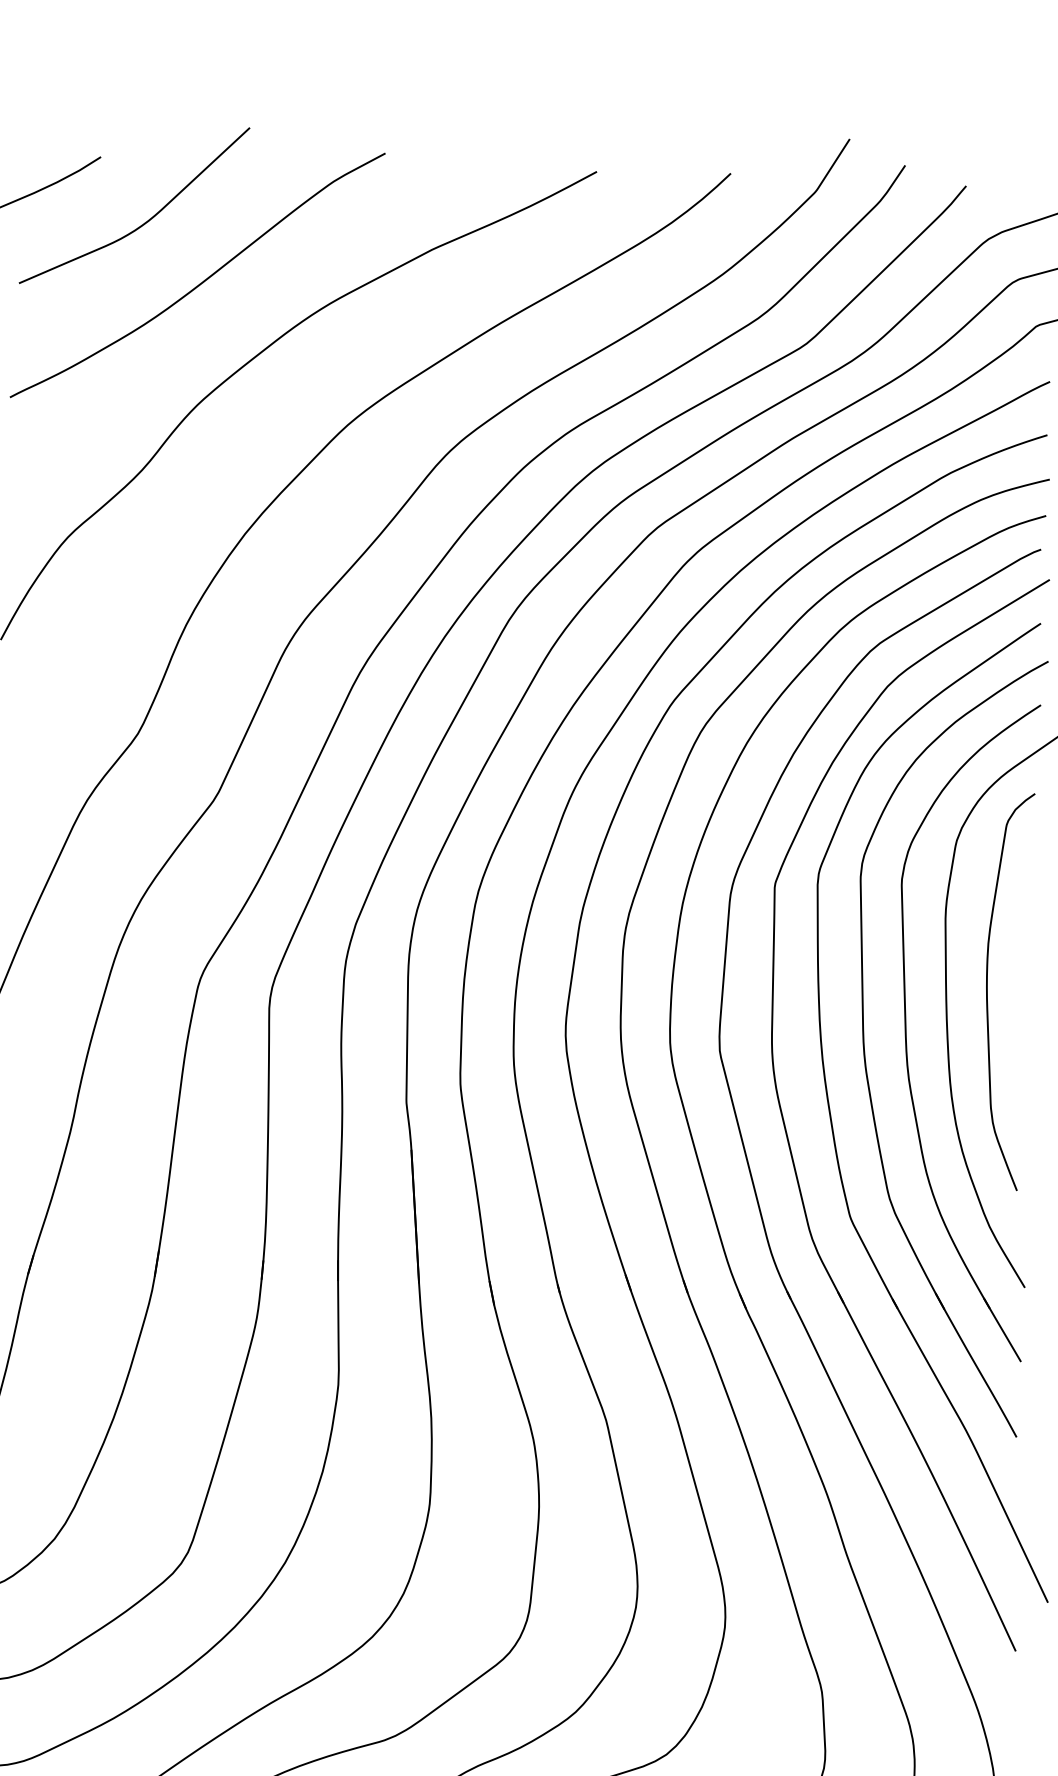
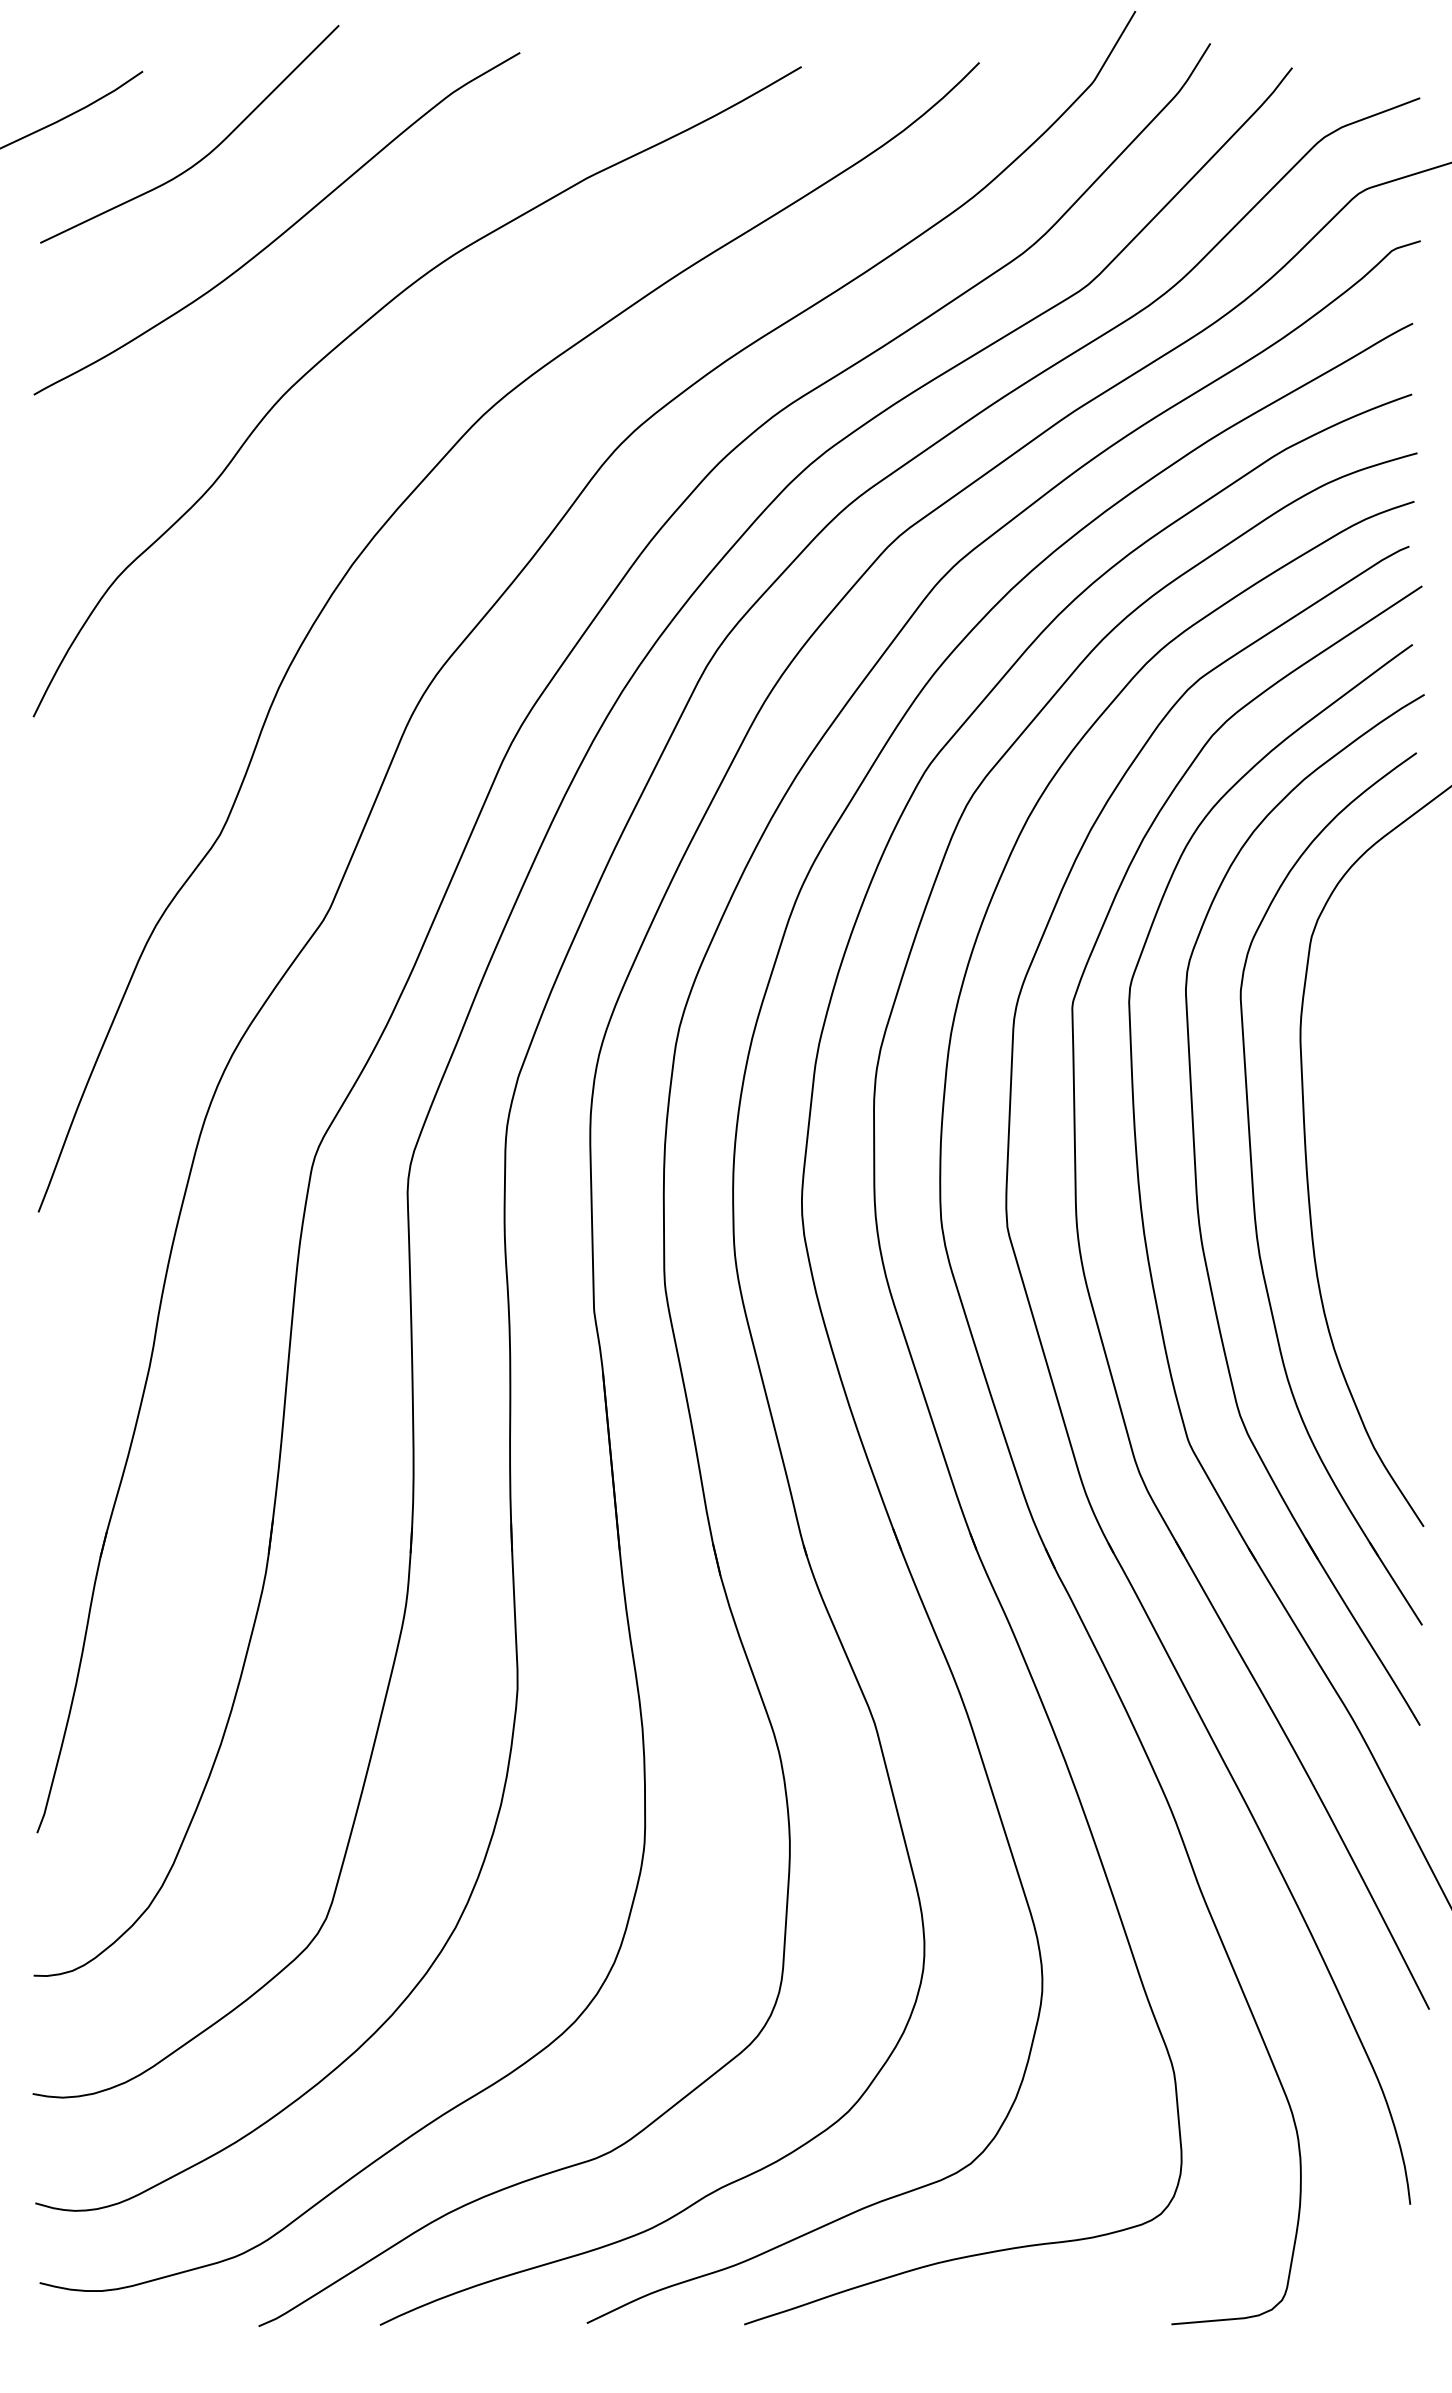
curve: (987, 995) -> (1360, 1140), removed

